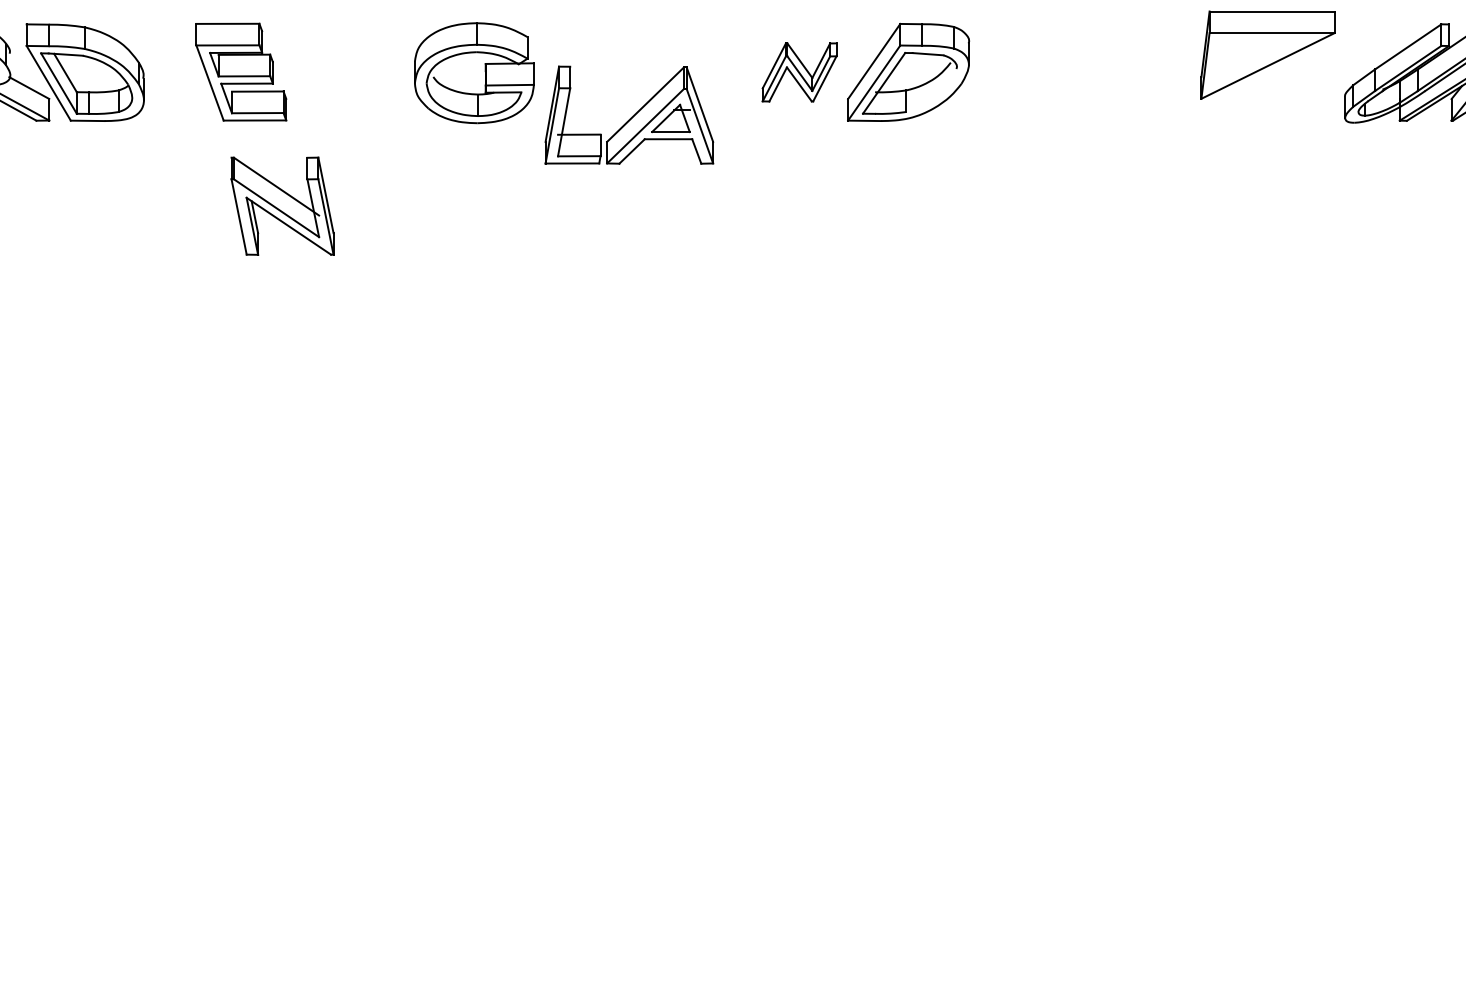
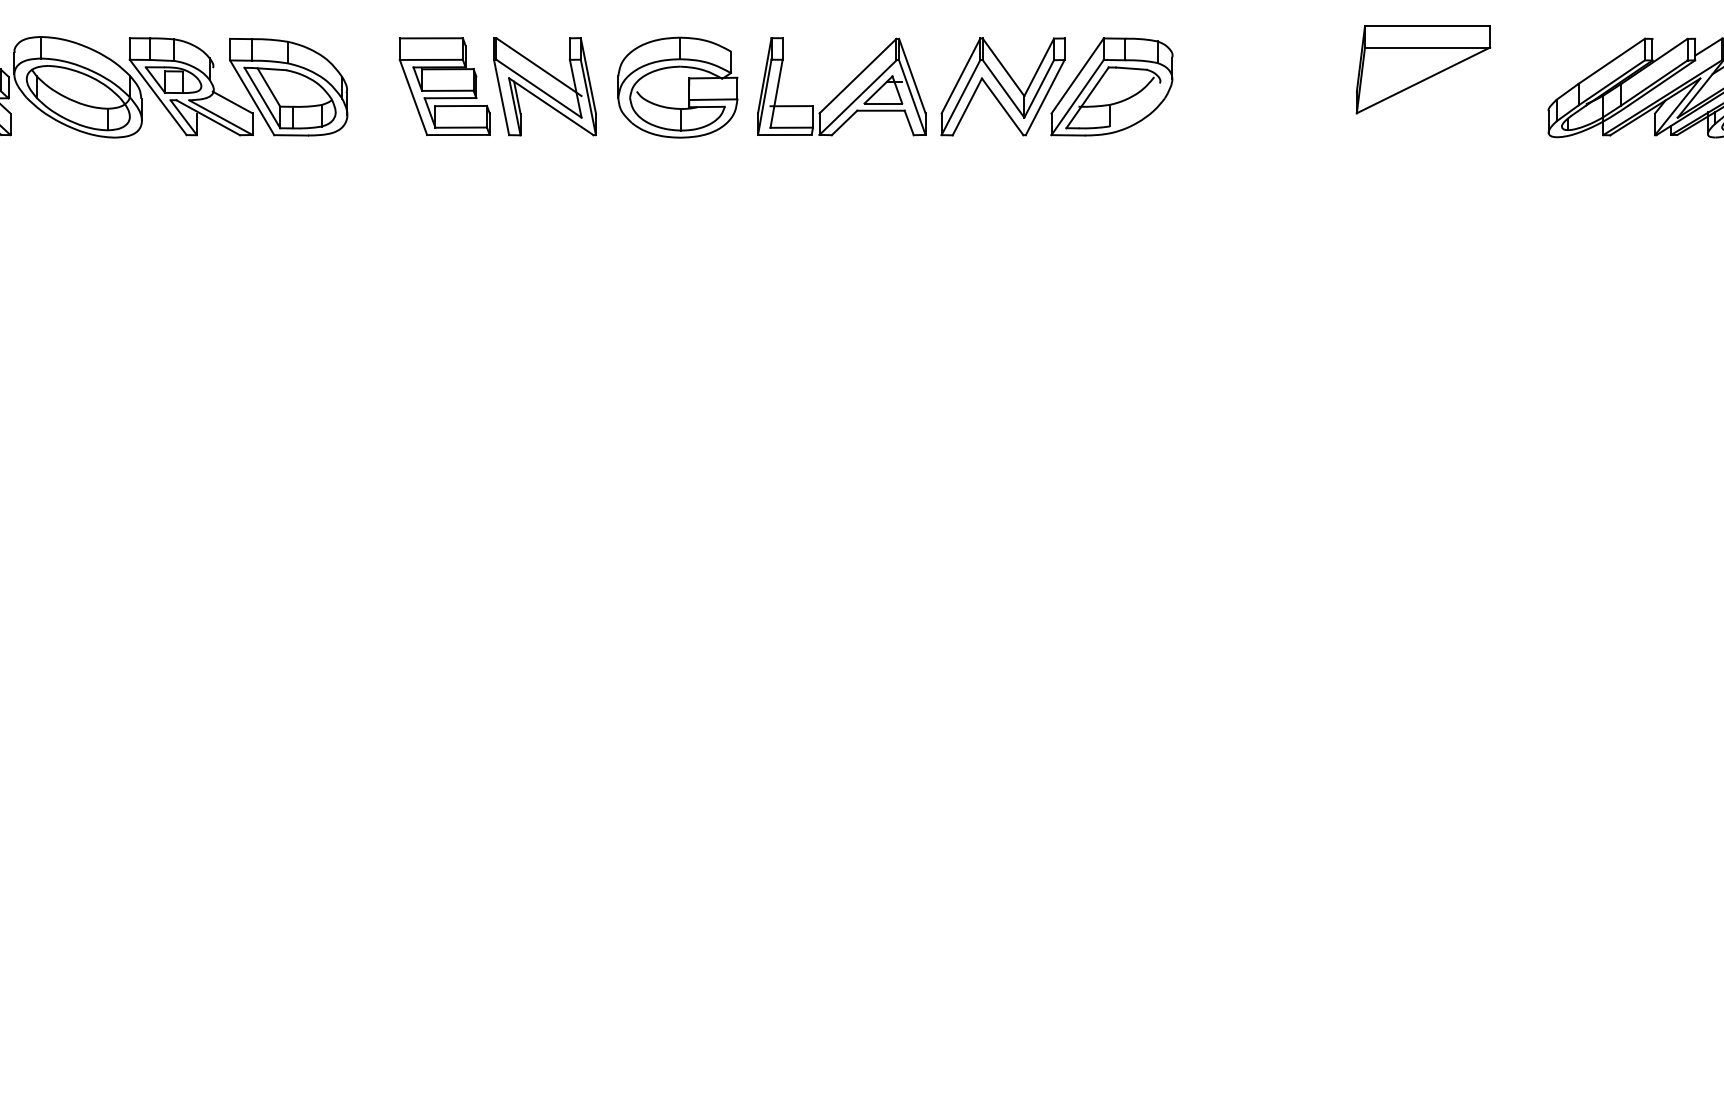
part: (1268, 55) -> (1423, 69), moved
part: (799, 72) -> (1002, 86), size x1.67
part: (629, 115) -> (841, 86), moved
part: (282, 206) -> (544, 86), moved

